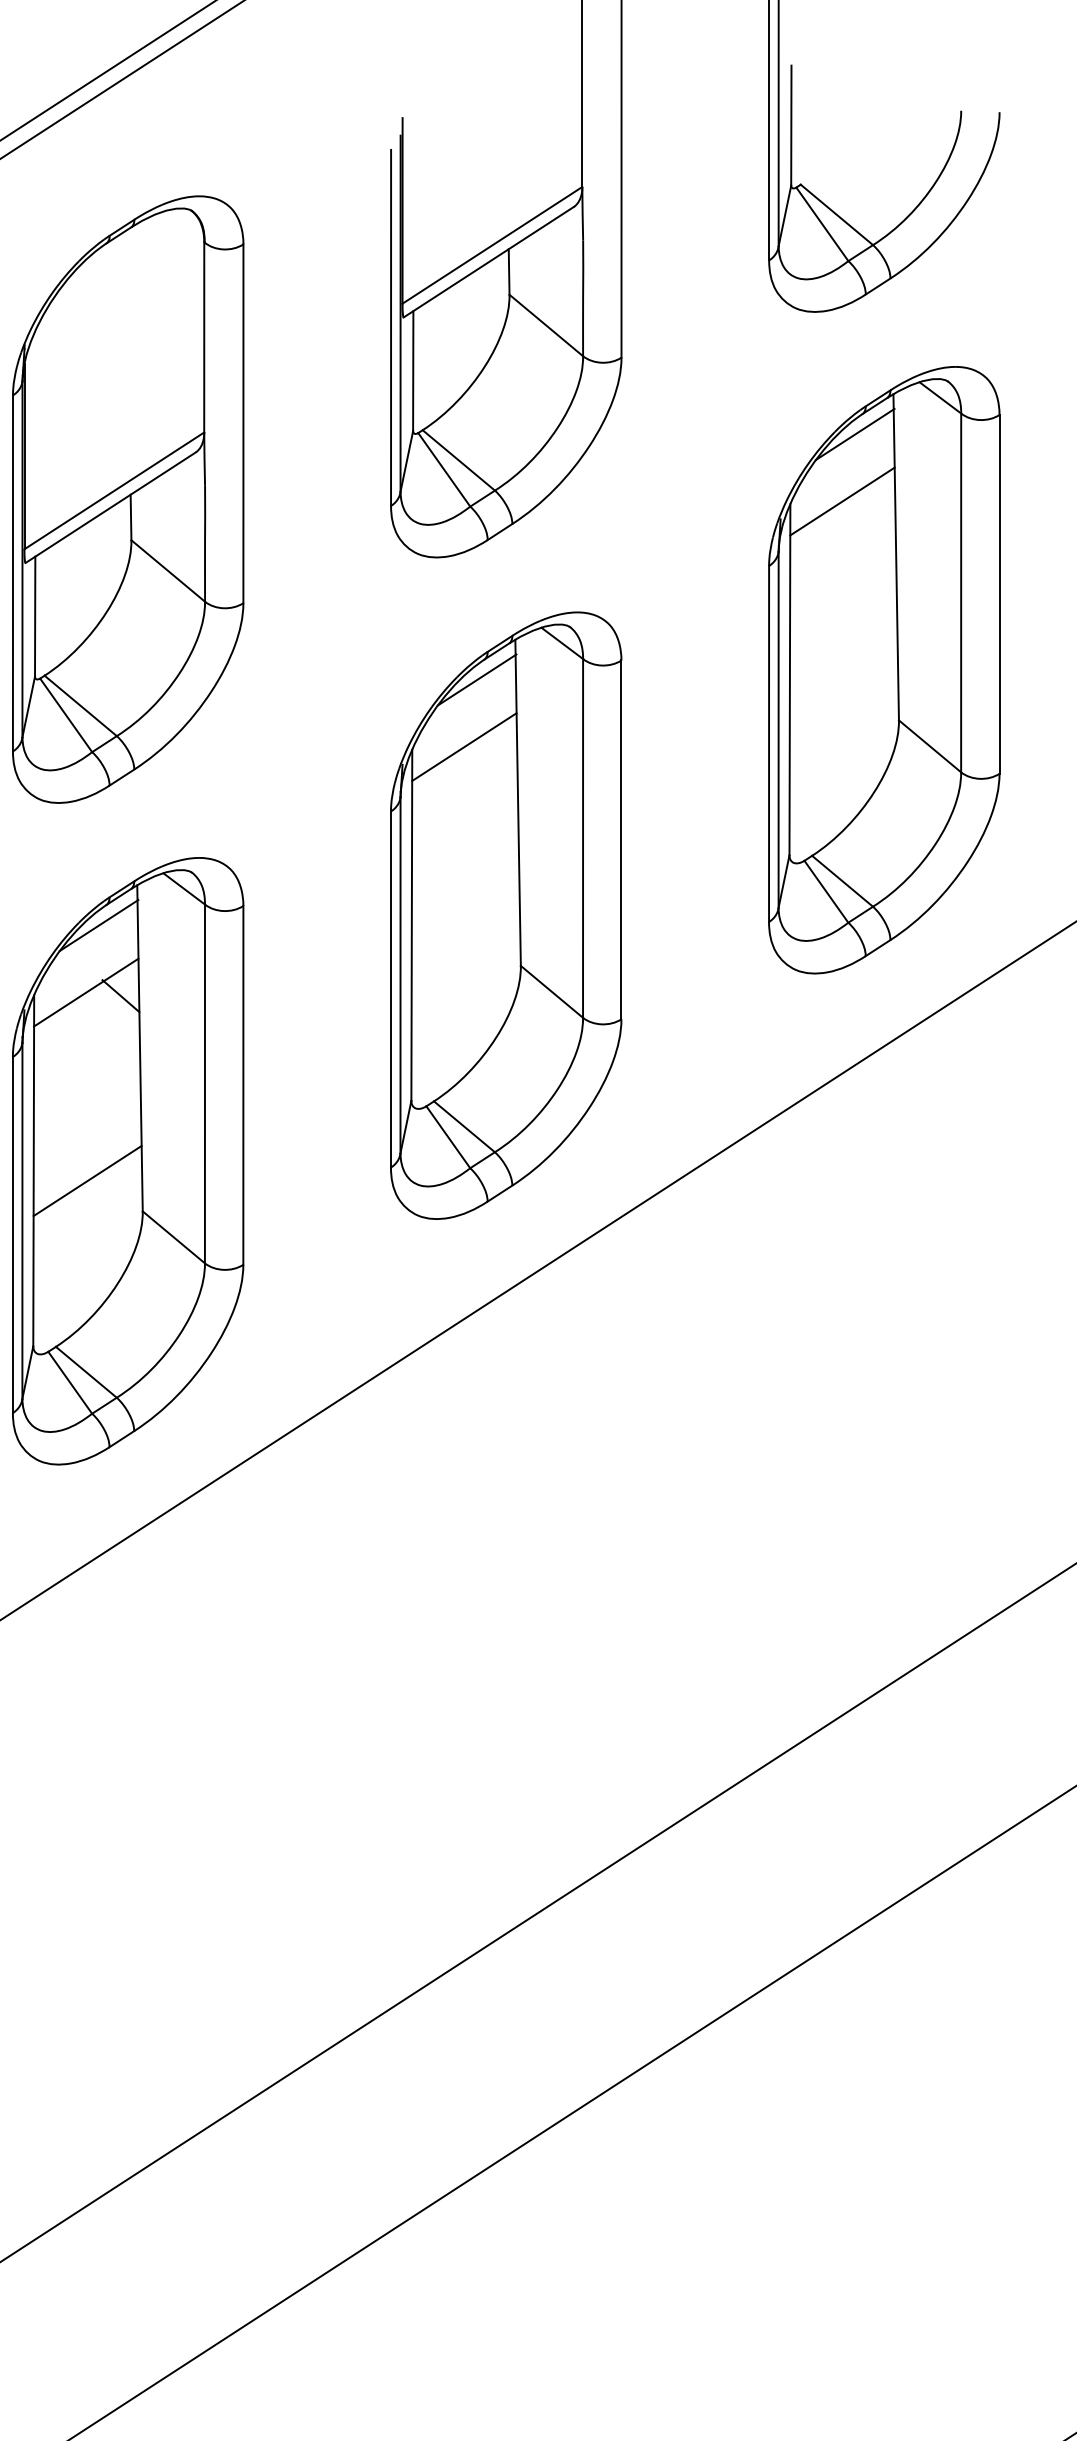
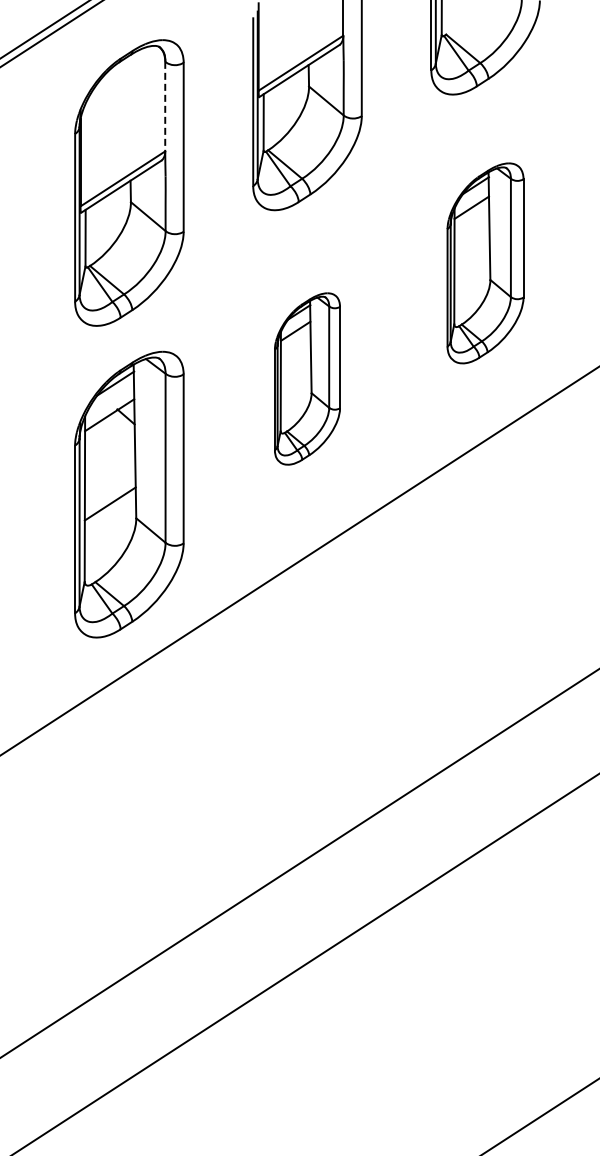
line: (204, 337) -> (165, 106), solid -> dashed
part: (884, 670) -> (485, 263), size x0.7
part: (506, 914) -> (307, 378), size x0.6

